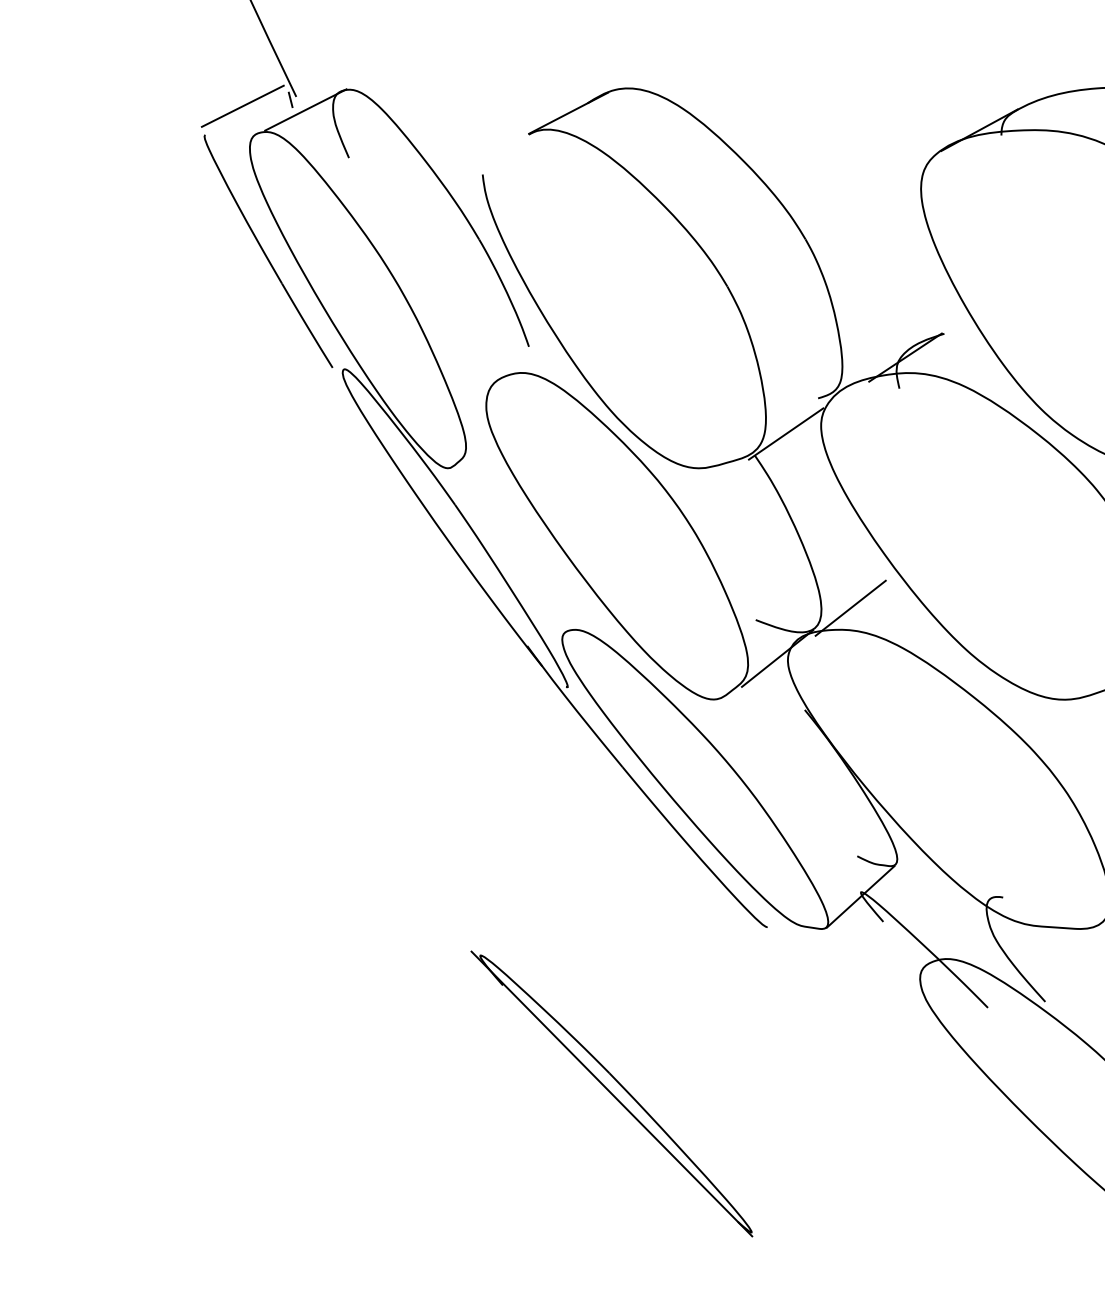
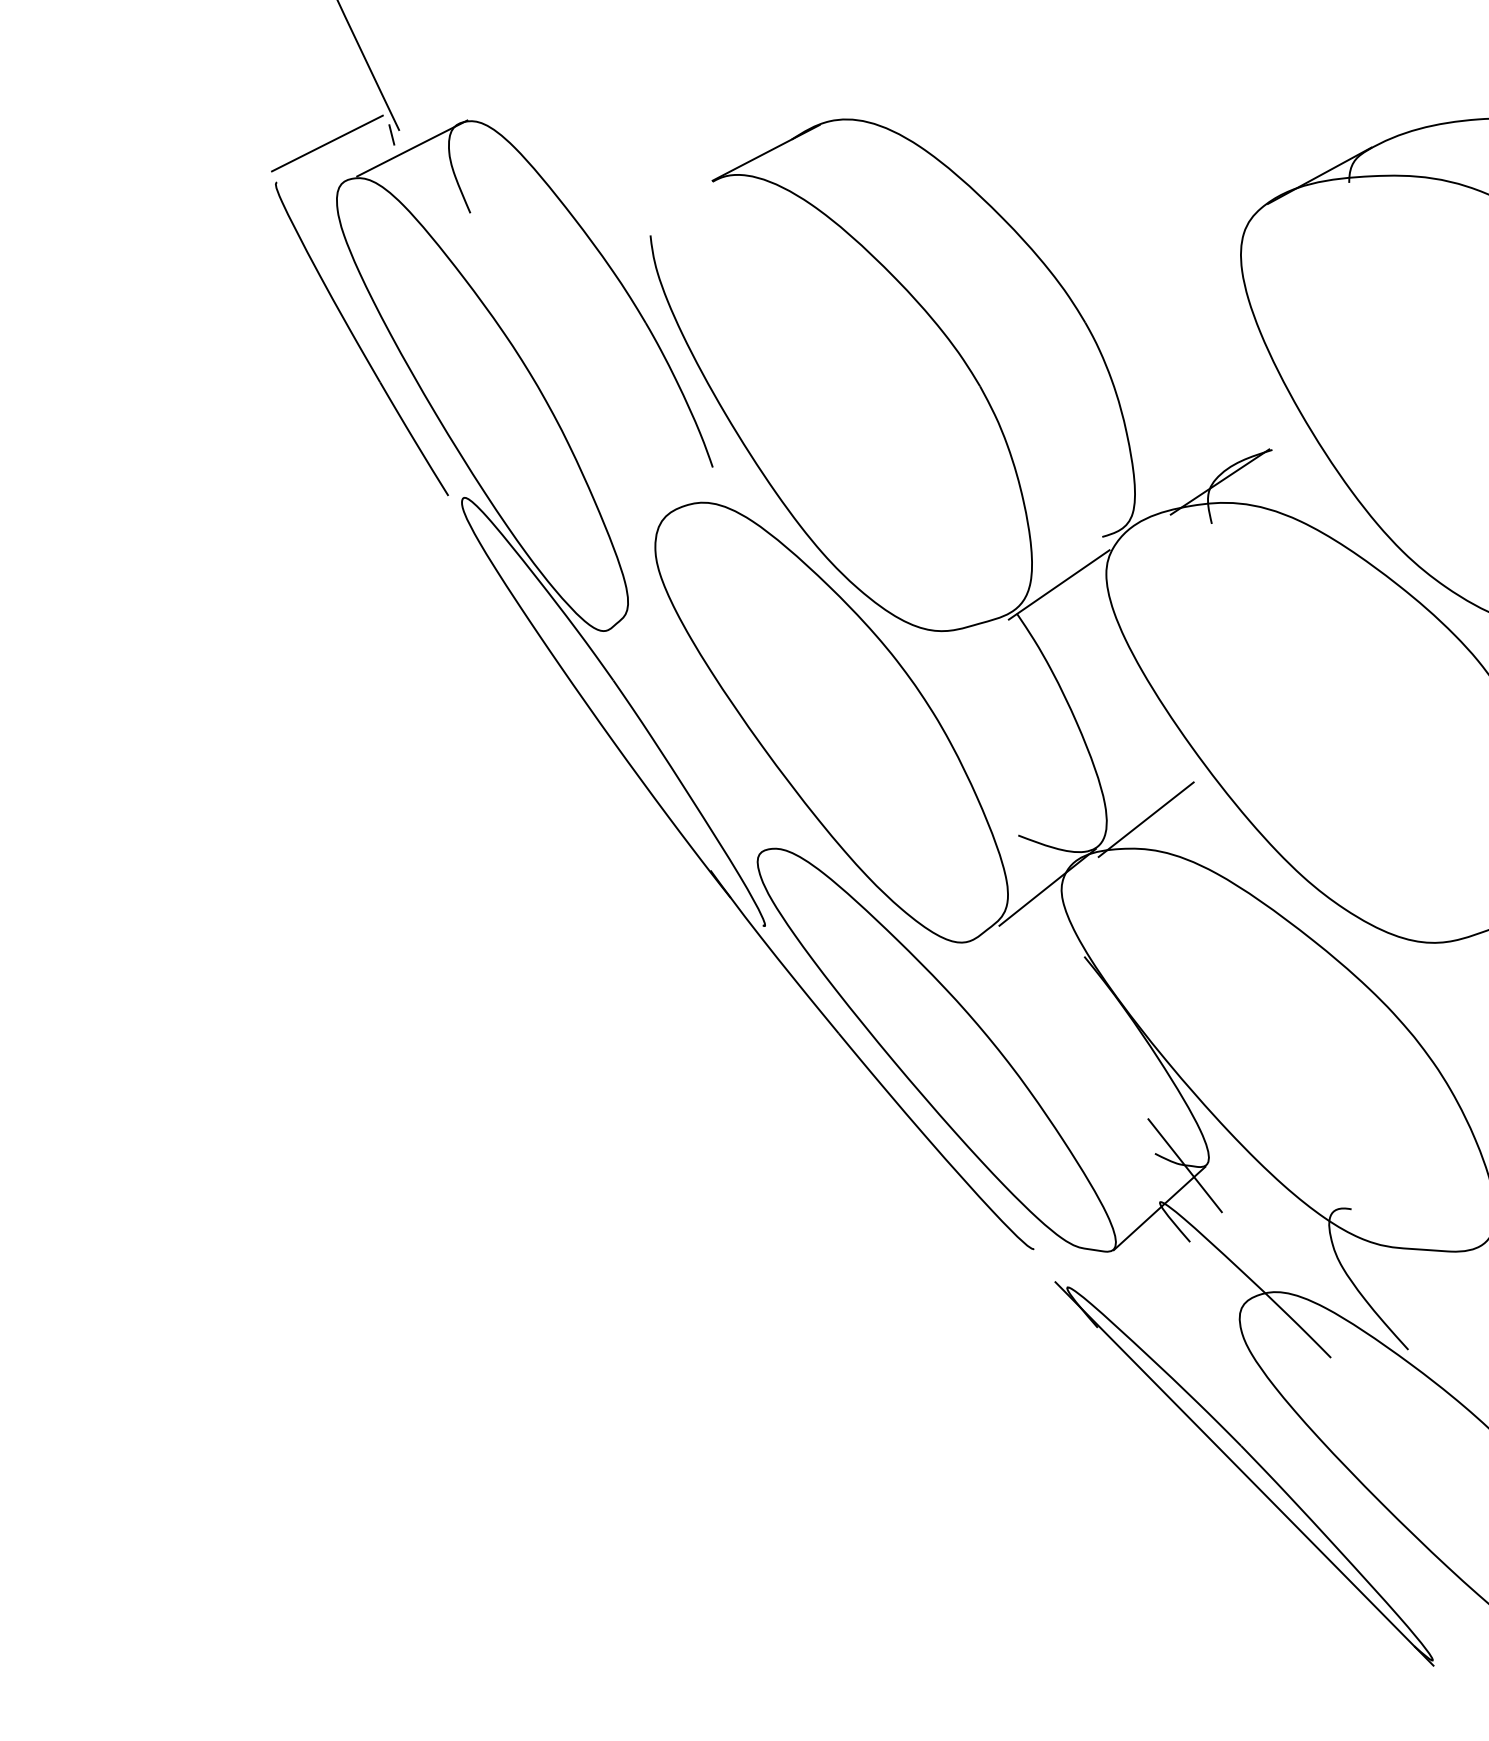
line: (879, 865) -> (1184, 1165), added
part: (611, 1093) -> (1244, 1473), moved

